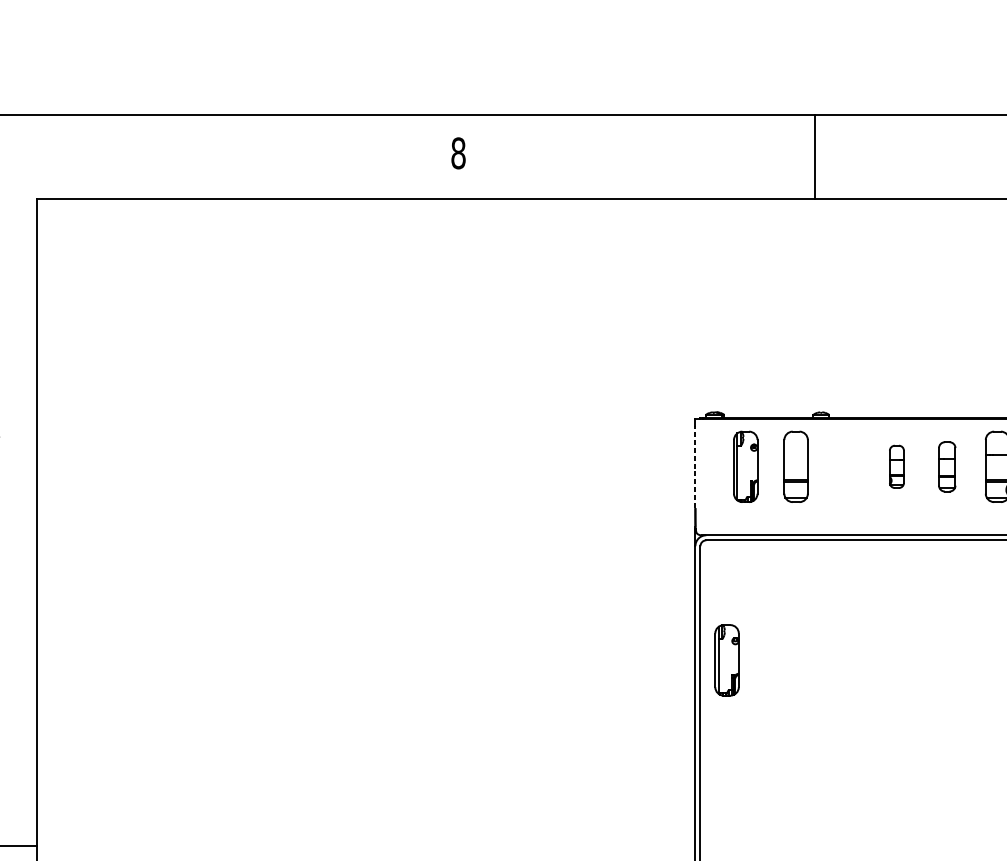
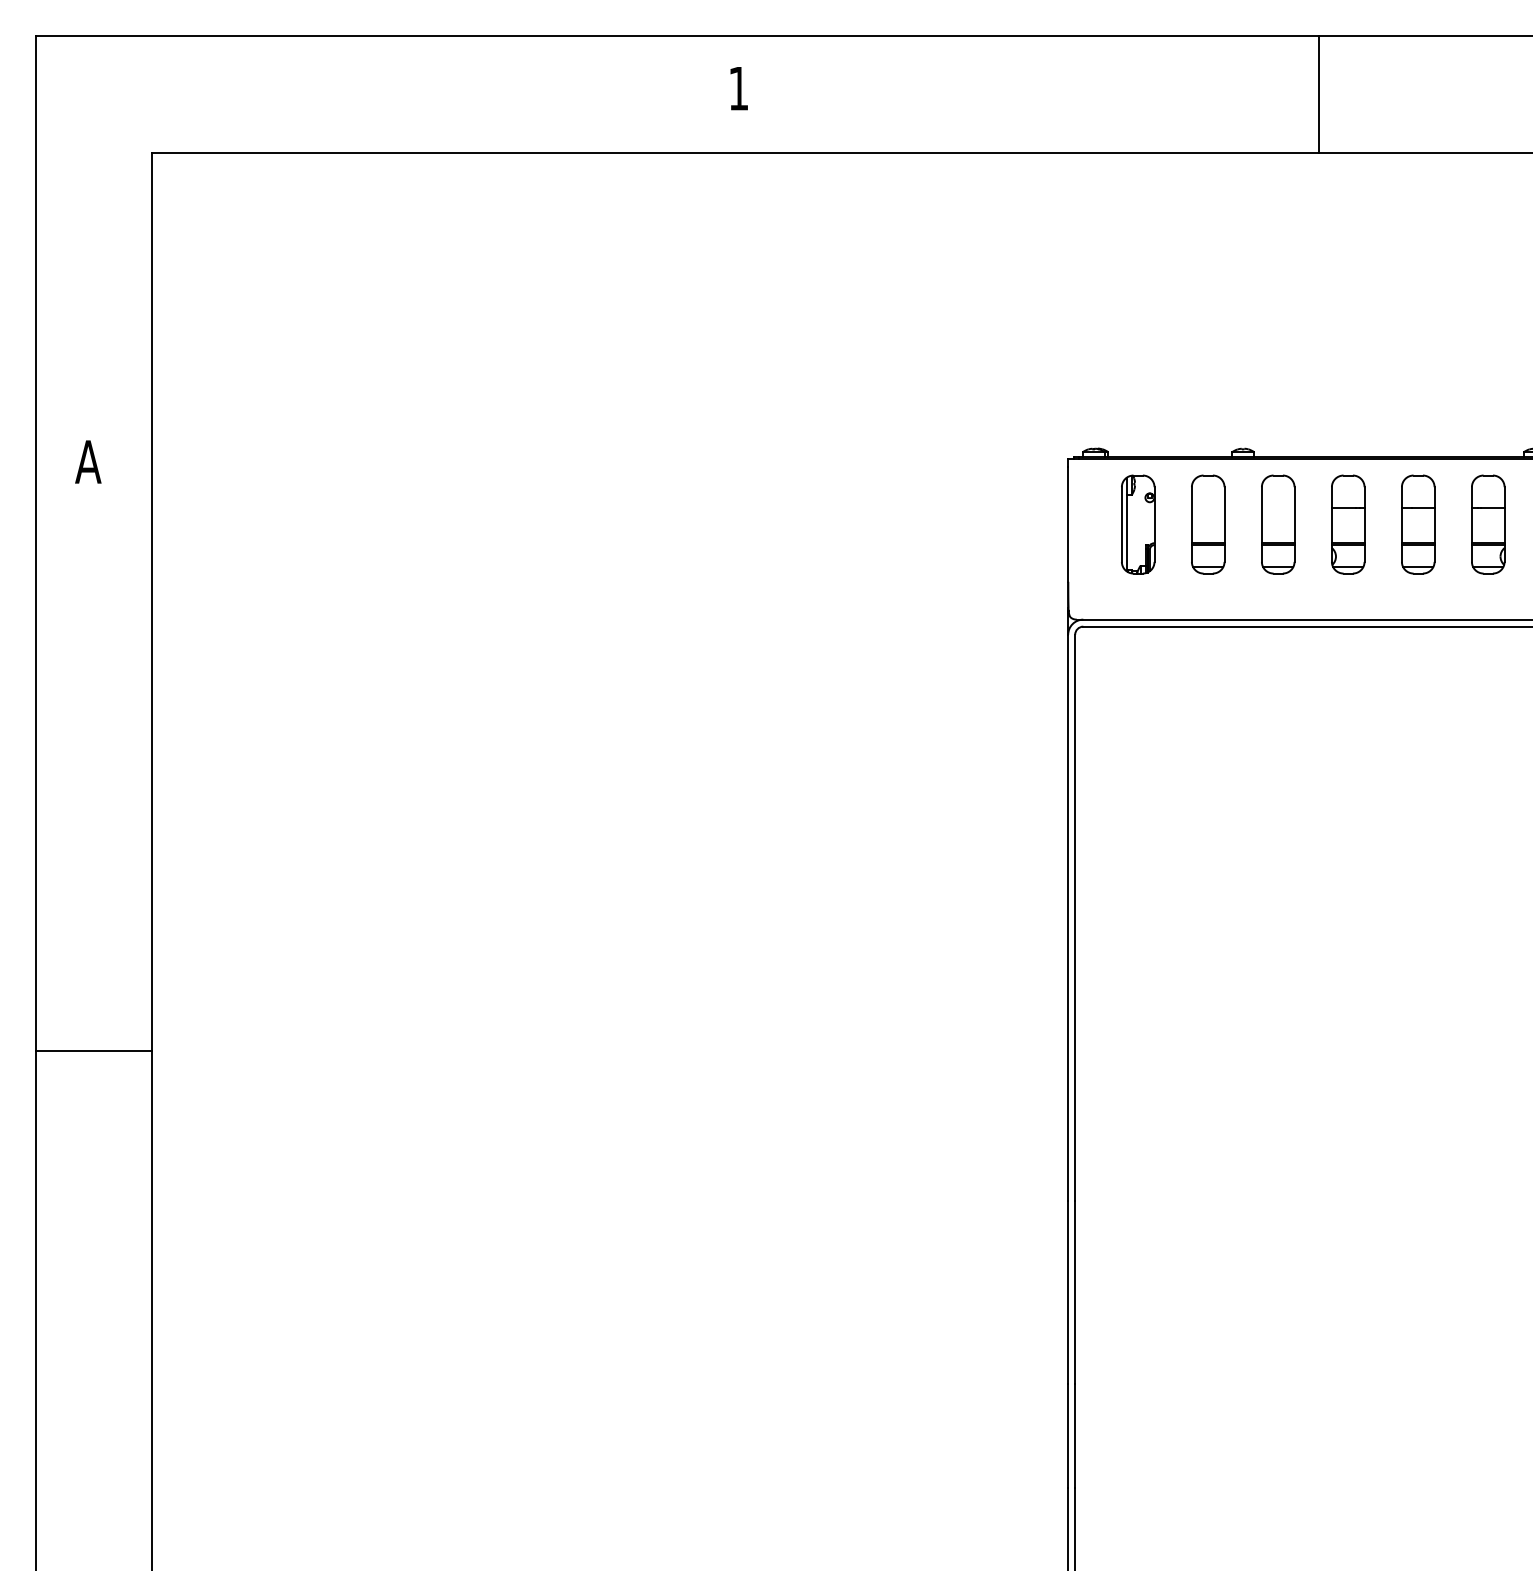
text: (458, 153) -> (738, 88), 8 -> 1
line: (815, 156) -> (1319, 93), moved
line: (695, 466) -> (1068, 524), dashed -> solid
part: (846, 466) -> (1278, 524), added
part: (897, 466) -> (1348, 524), size x1.67
part: (947, 466) -> (1418, 524), size x1.43
part: (727, 660) -> (1112, 793), removed

